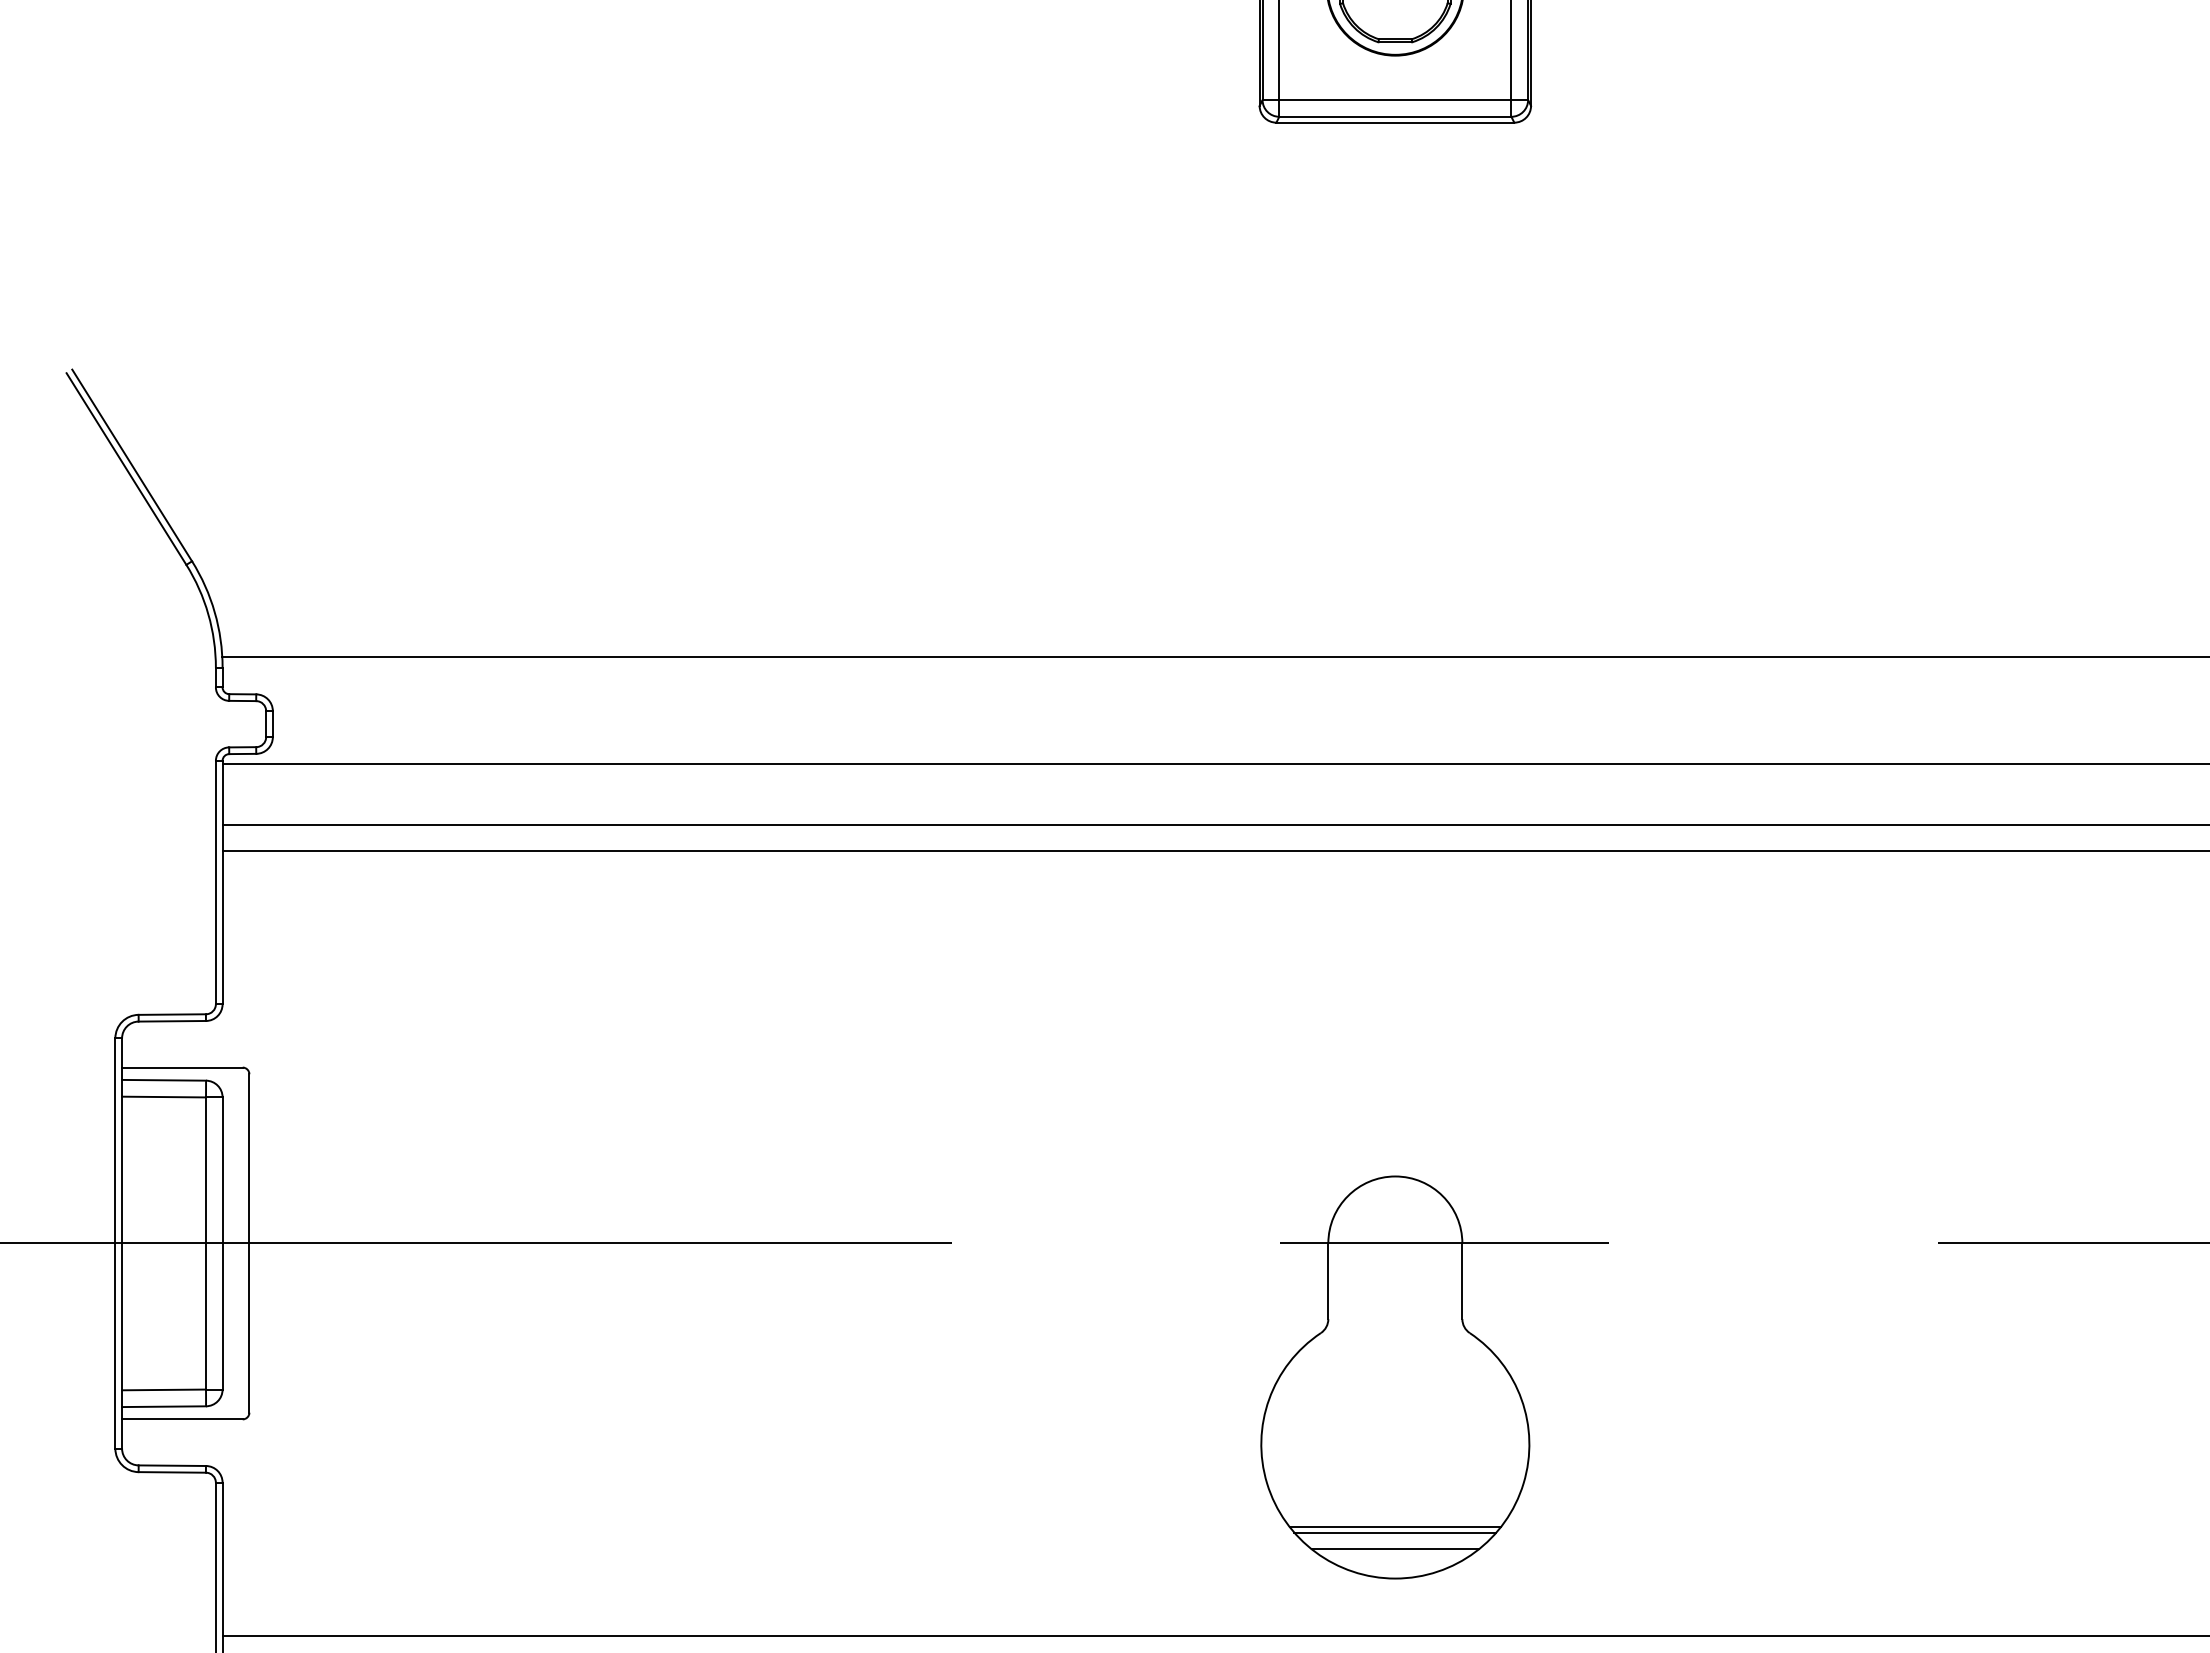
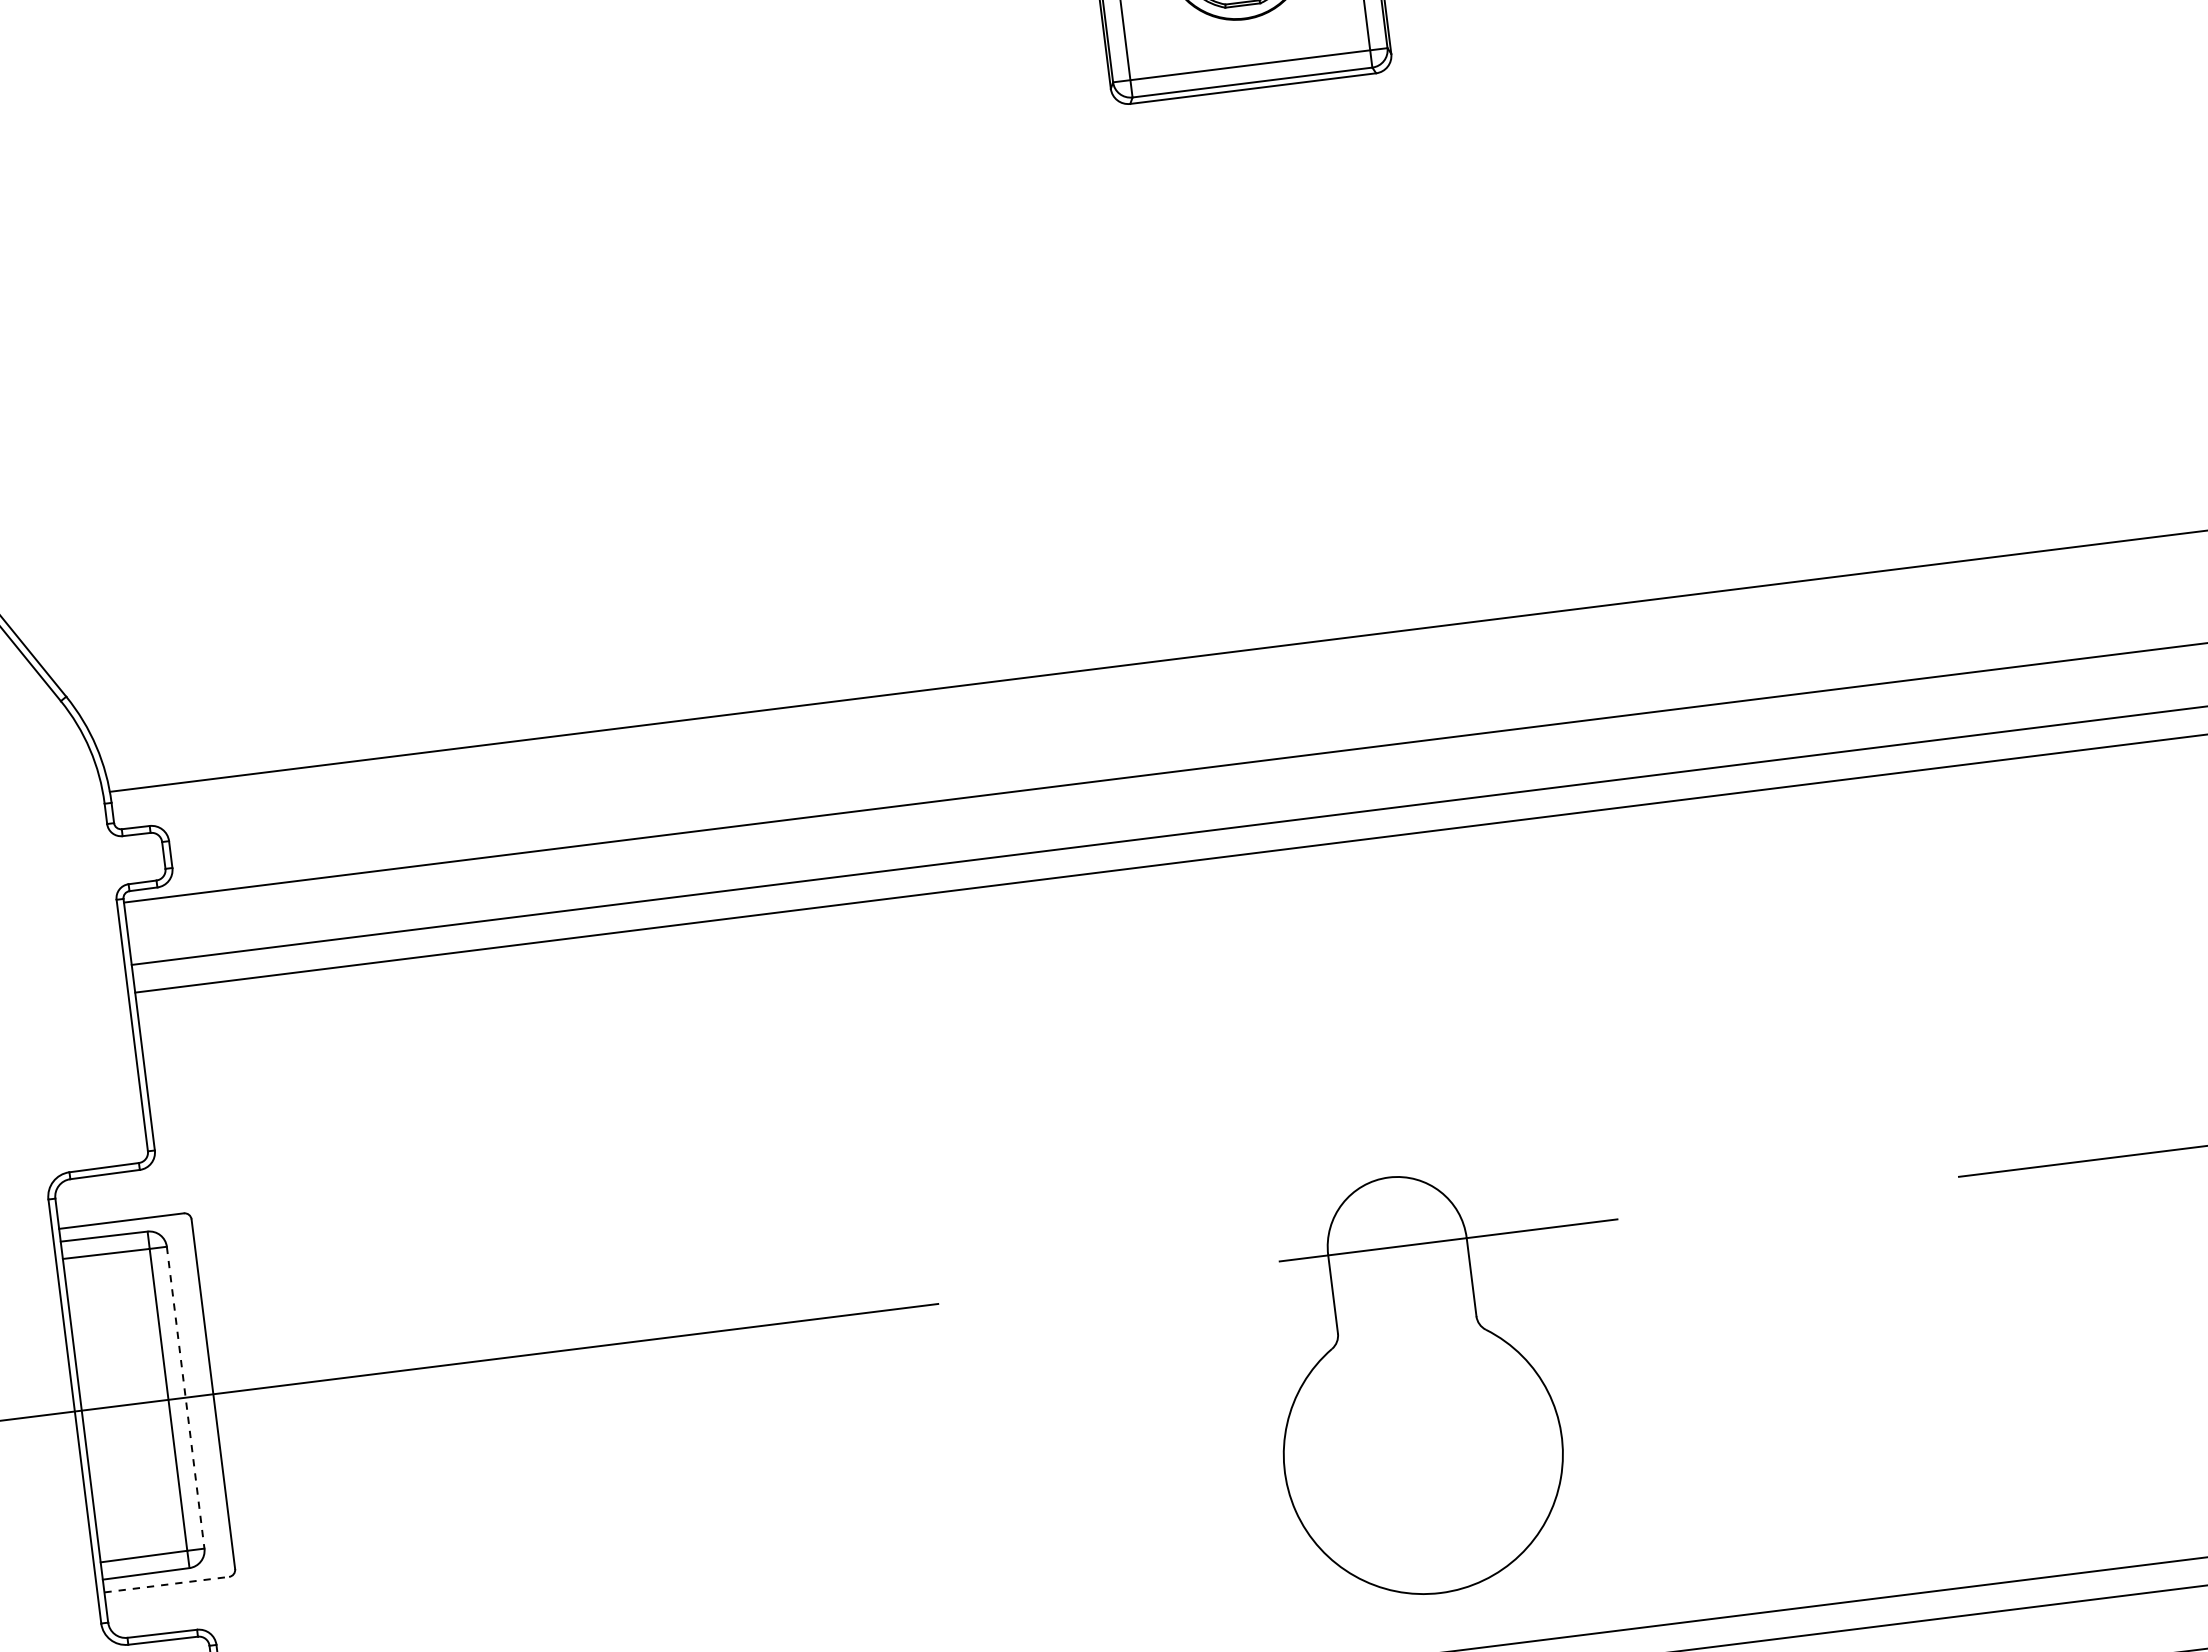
line: (222, 1243) -> (185, 1397), solid -> dashed
line: (182, 1419) -> (166, 1584), solid -> dashed
line: (1394, 1526) -> (1433, 1539), removed
line: (1395, 1532) -> (1434, 1545), removed
line: (1395, 1549) -> (1437, 1562), removed

